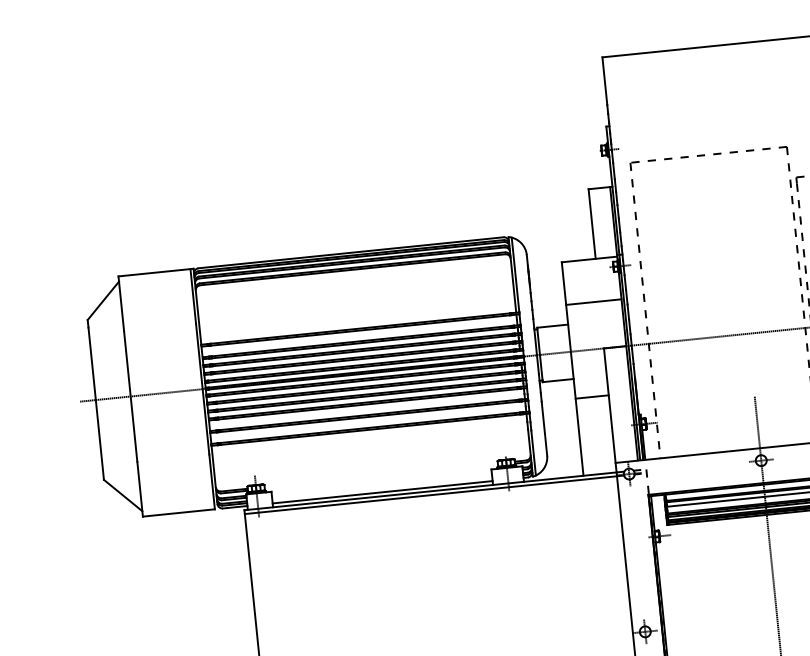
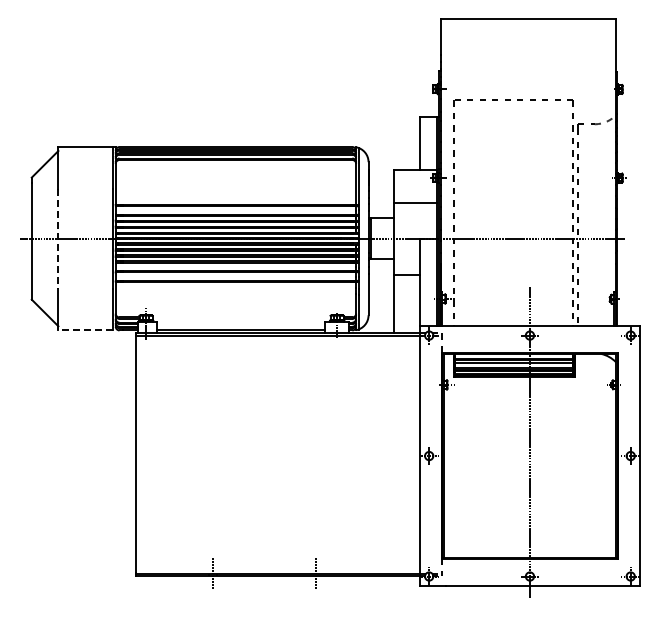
line: (130, 396) -> (58, 238), solid -> dashed
line: (178, 513) -> (85, 330), solid -> dashed

